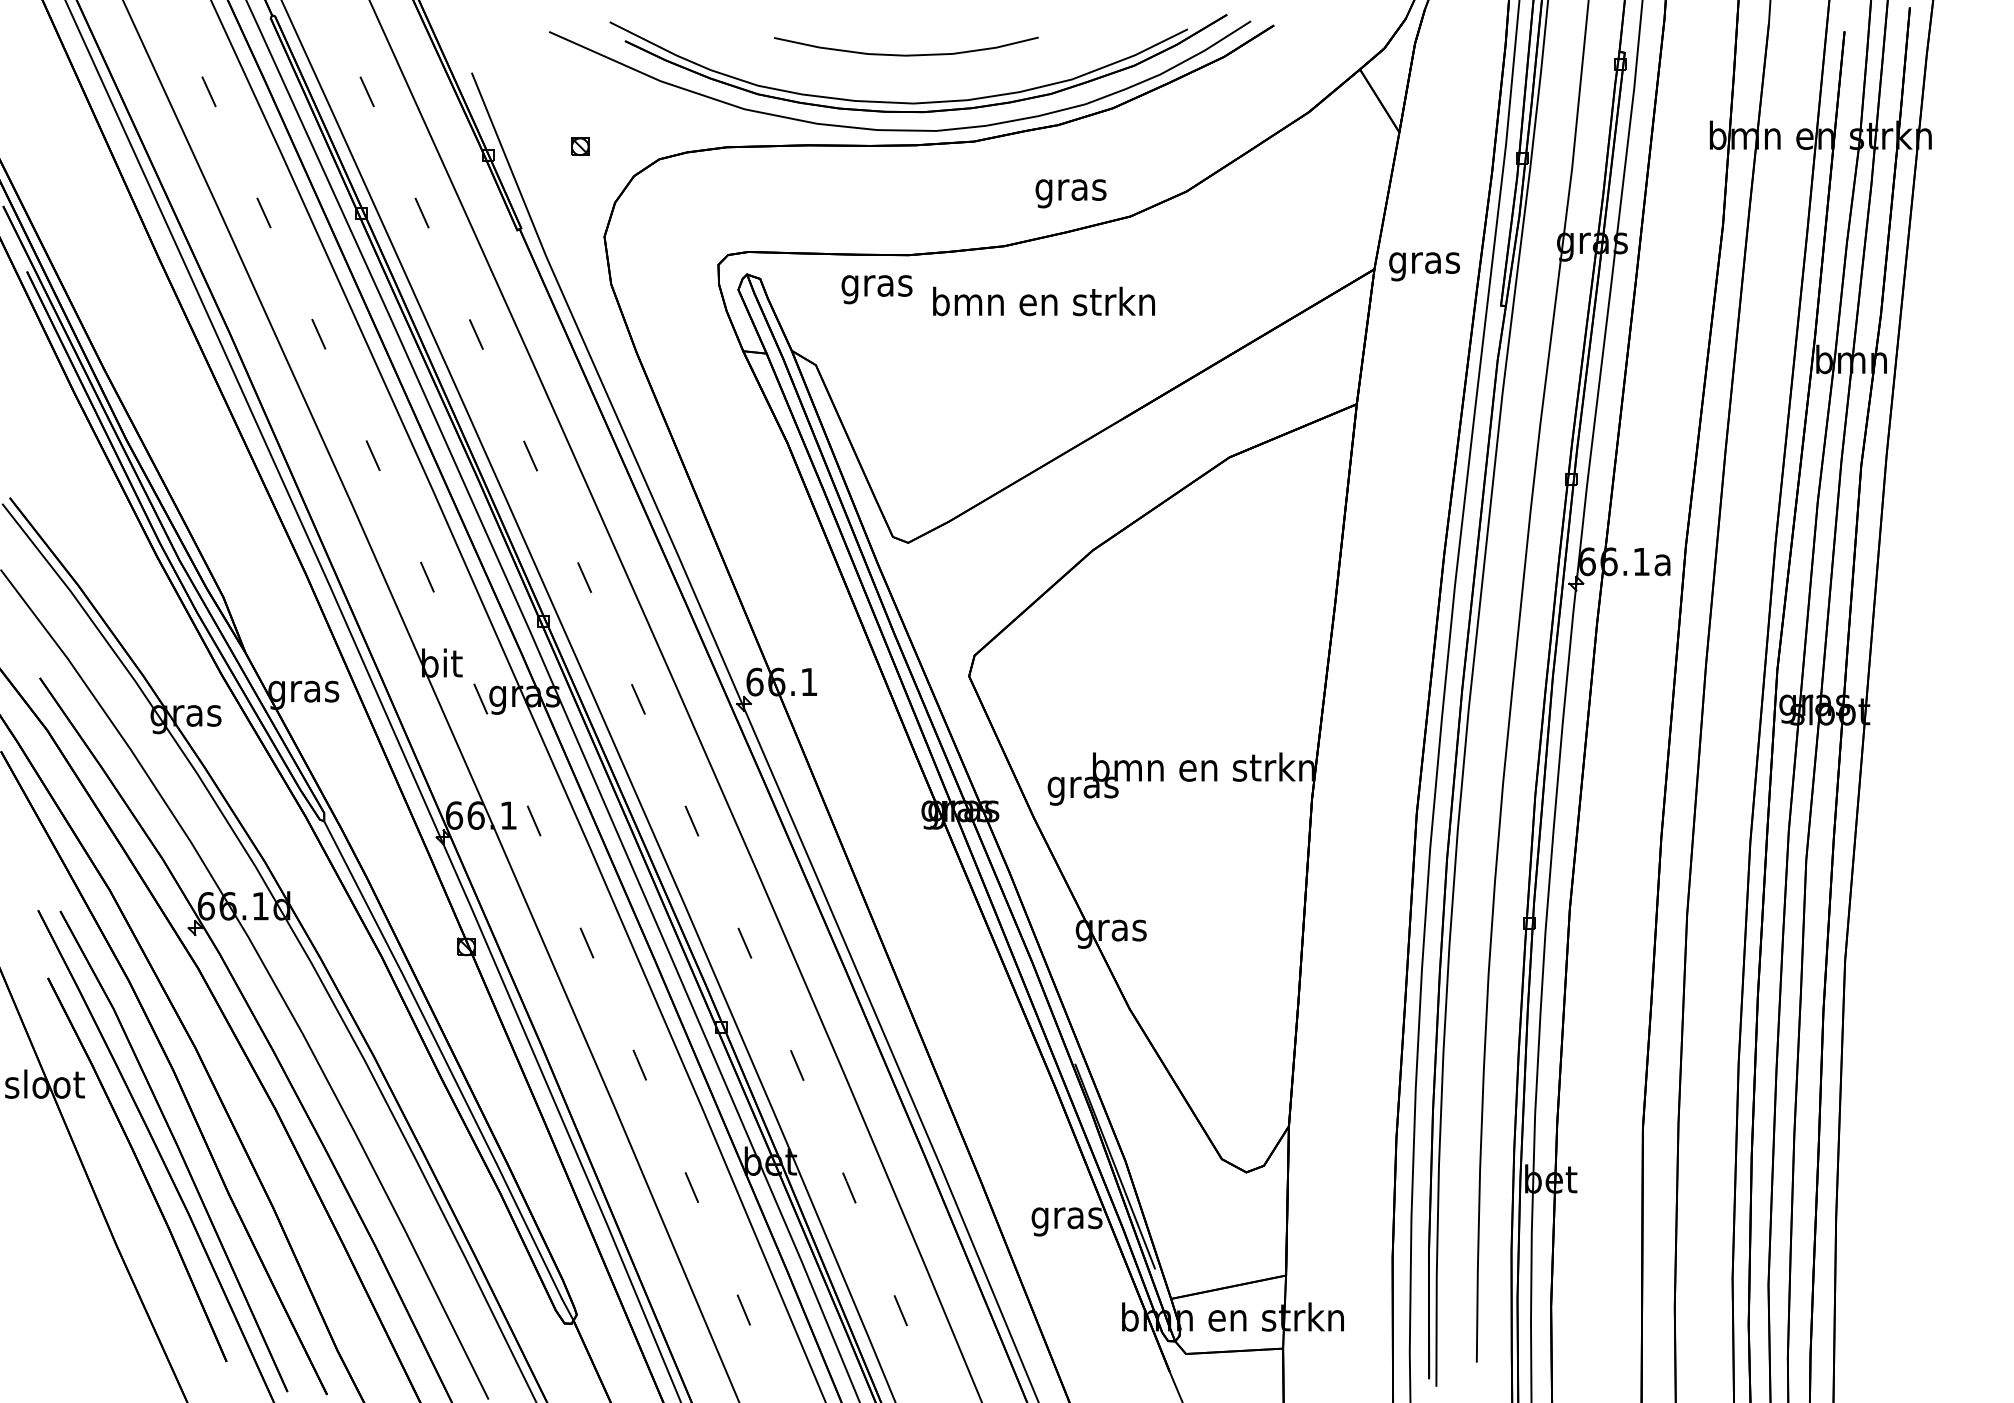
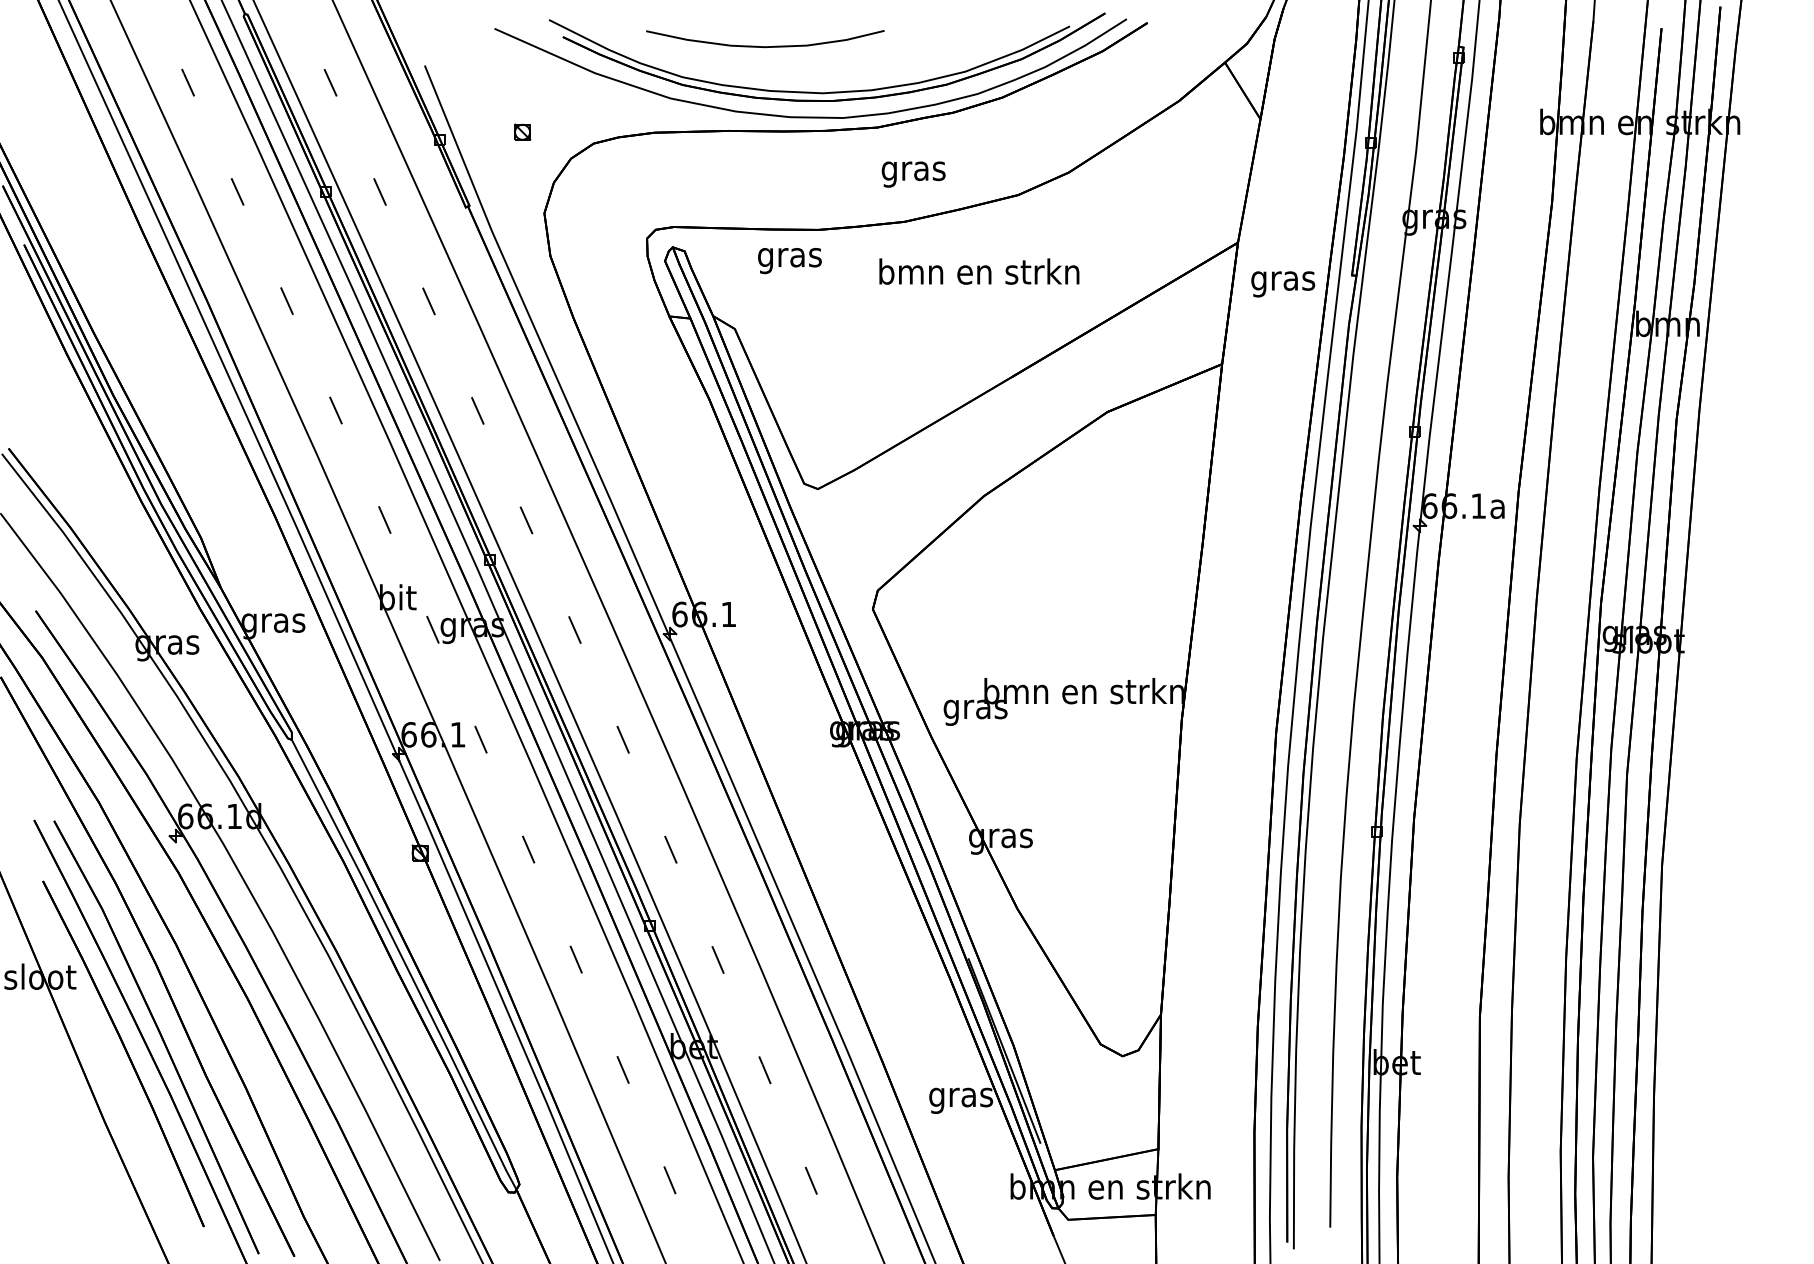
curve: (906, 54) -> (765, 46), moved
text: (1070, 193) -> (913, 174), moved
text: (1424, 266) -> (1283, 284), moved
text: (1044, 301) -> (979, 271), moved

